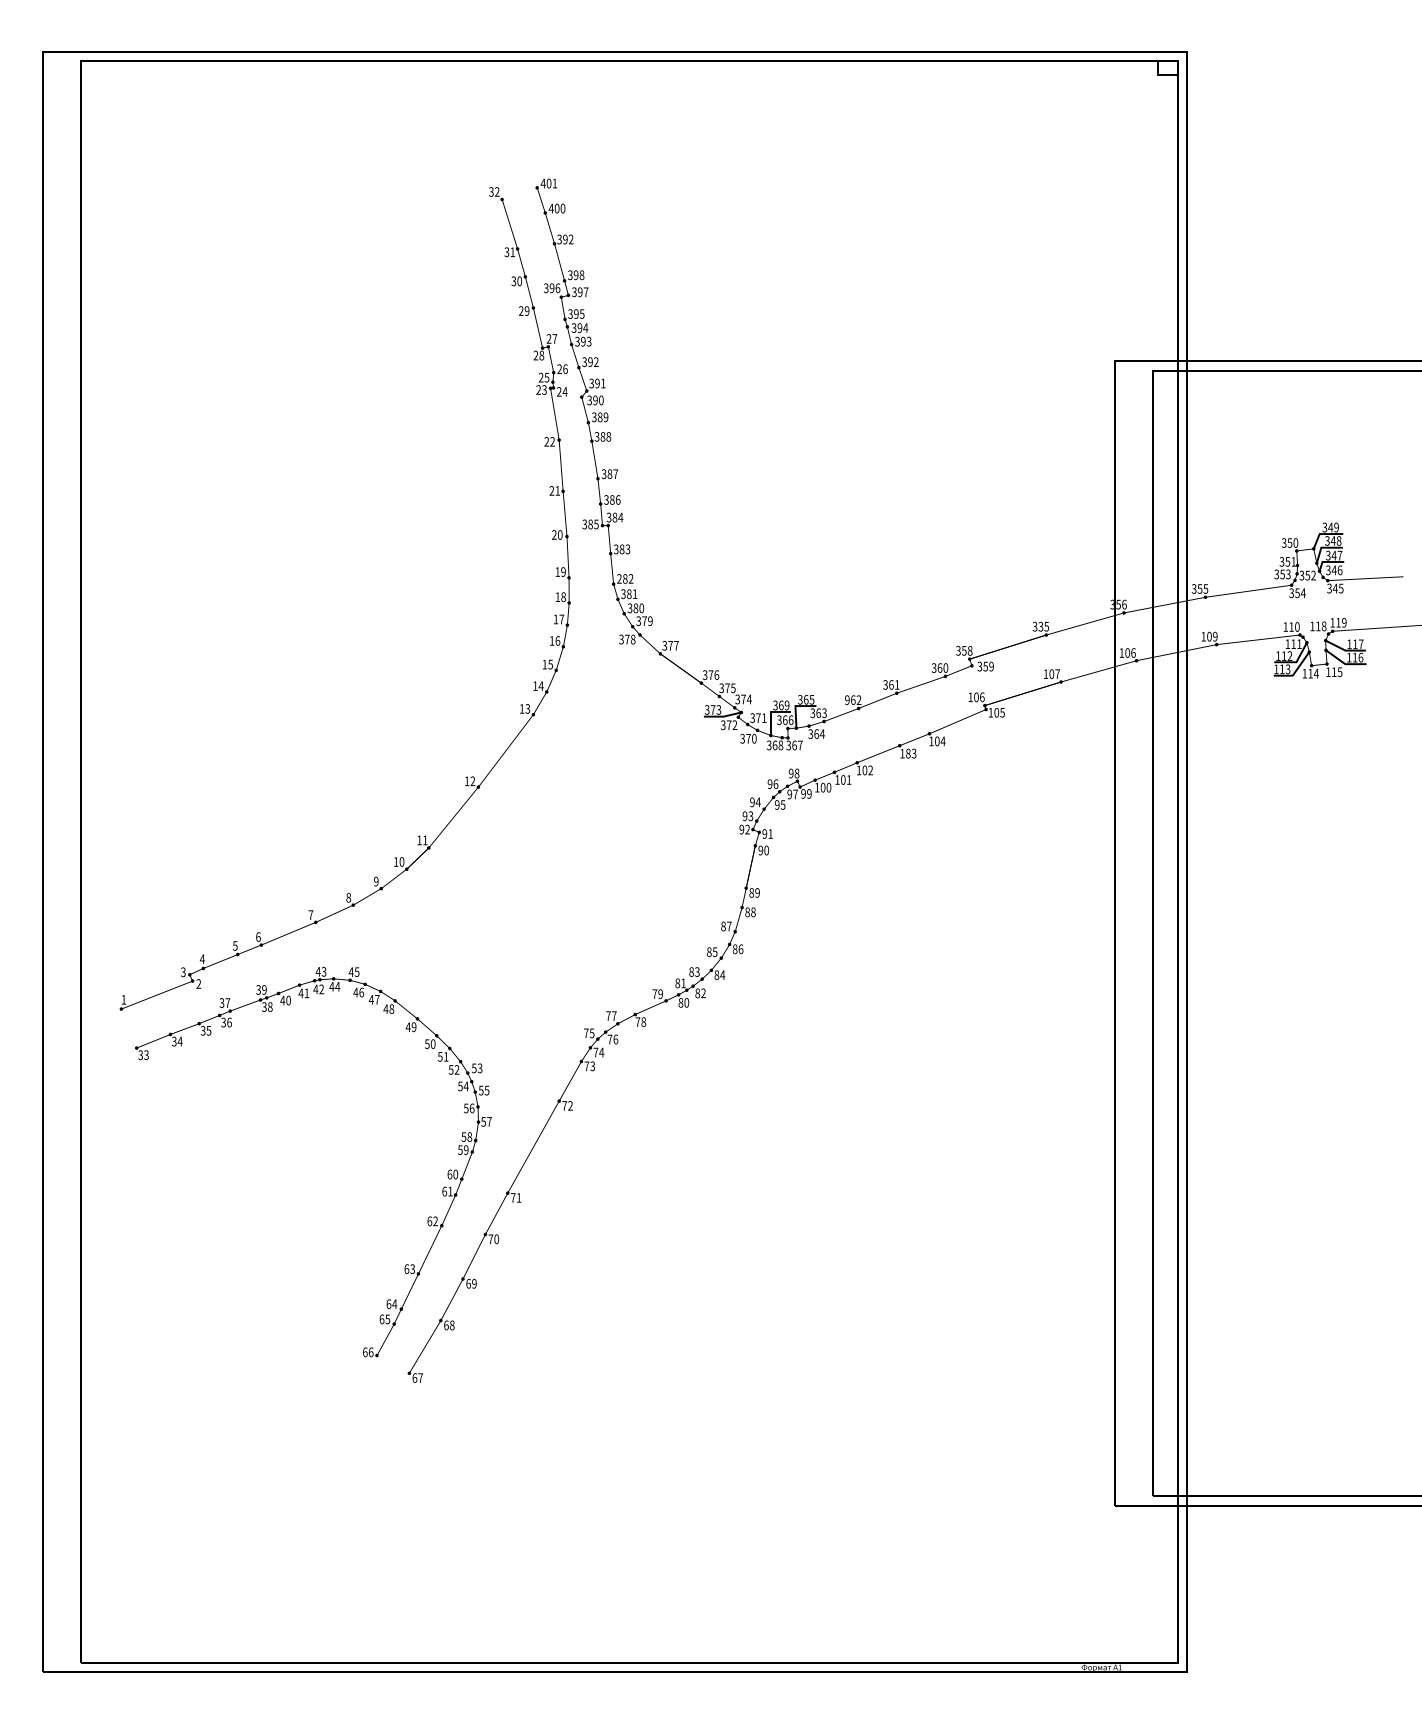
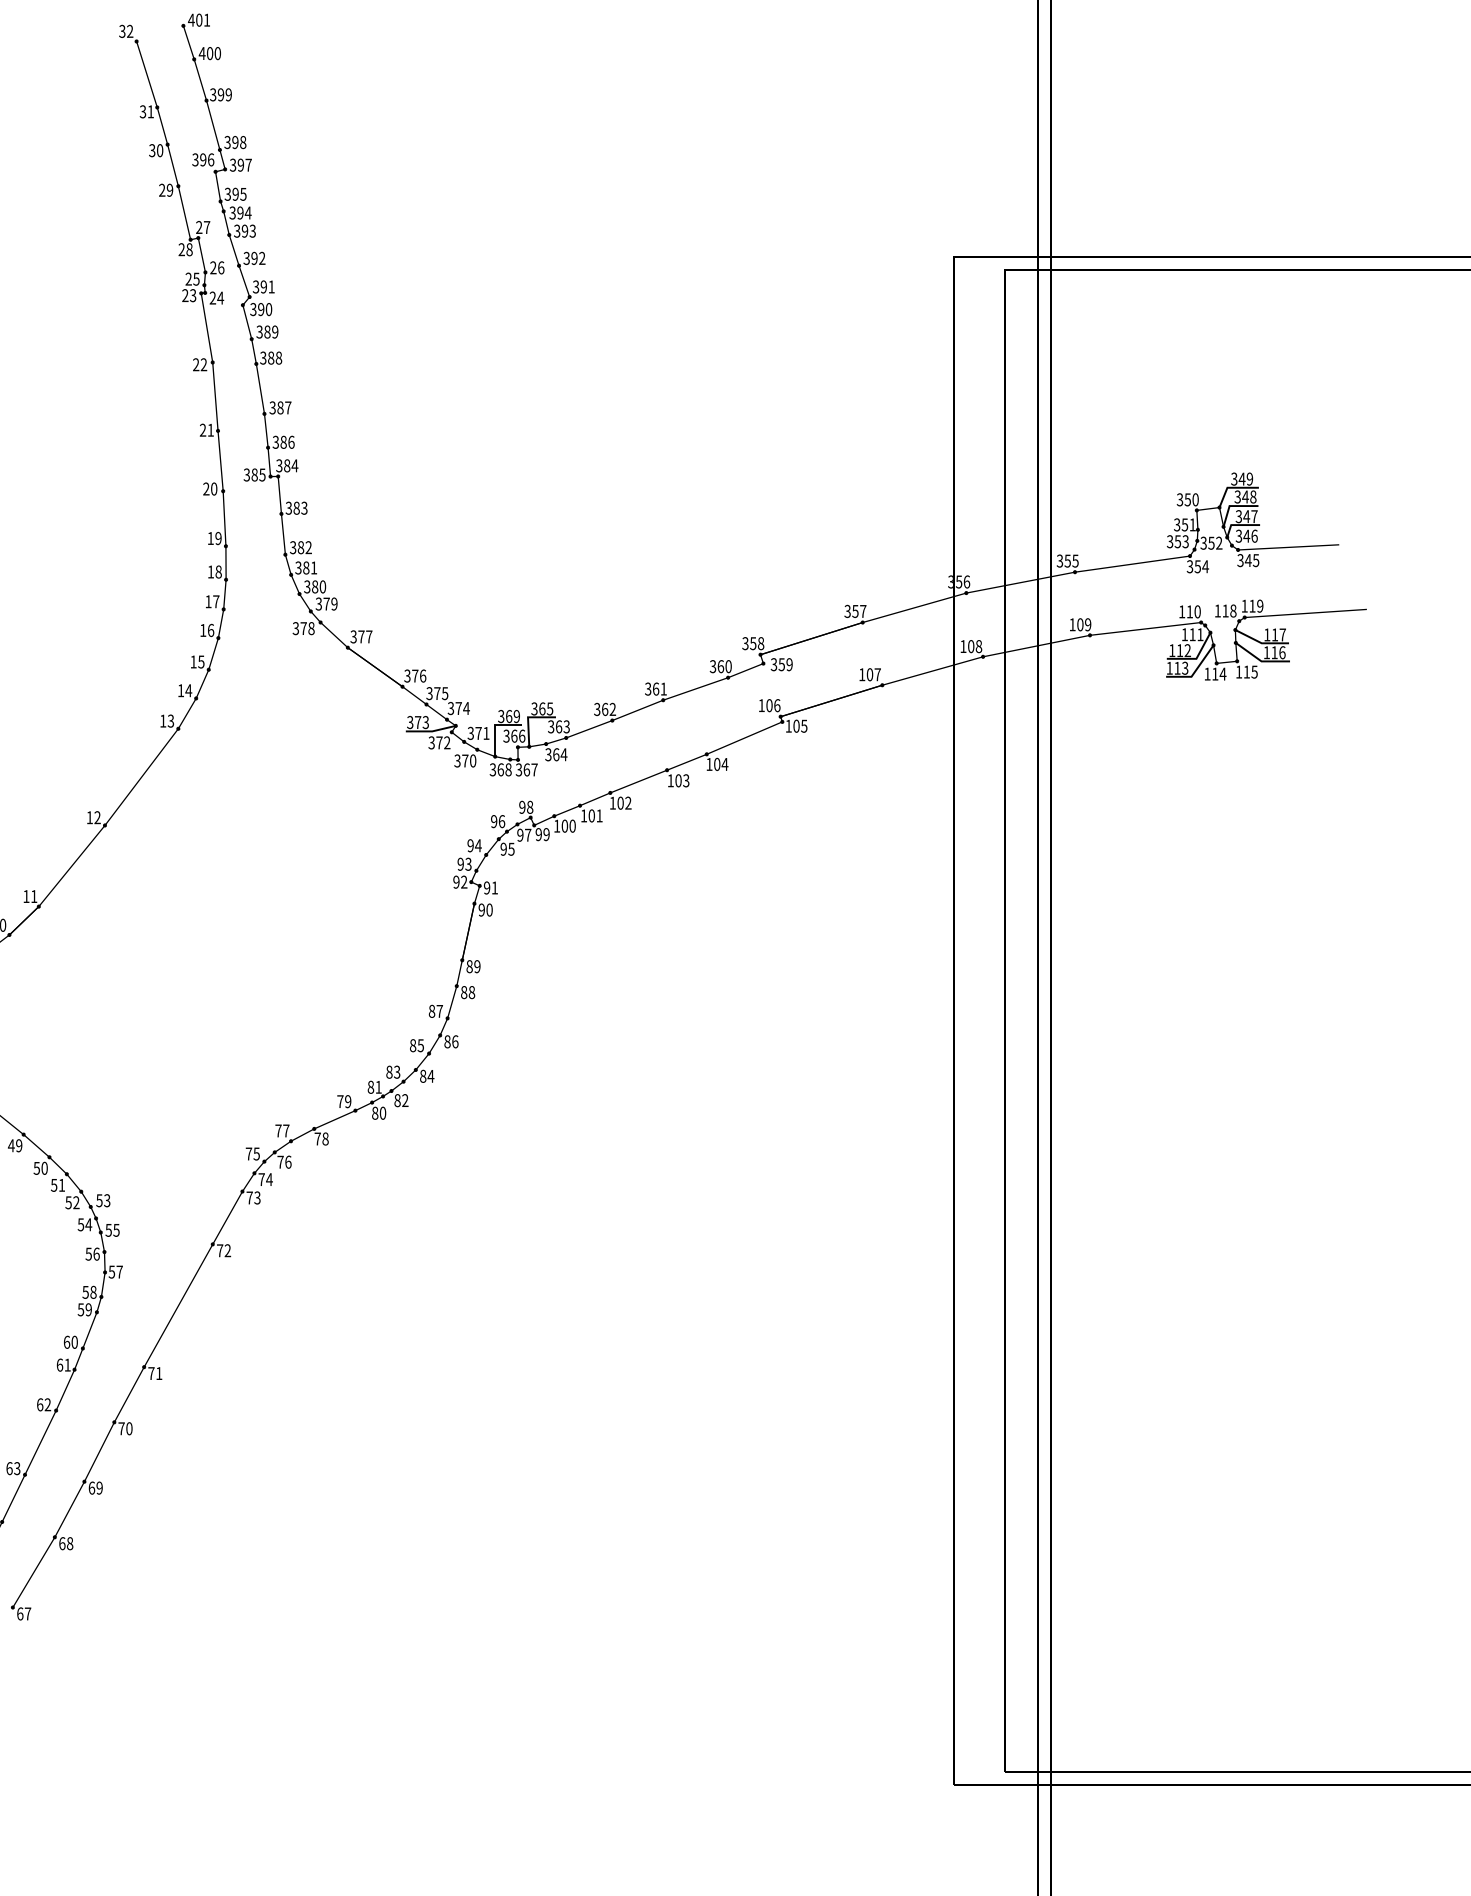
text: (570, 239) -> (227, 94), 392 -> 399
text: (619, 579) -> (293, 548), 282 -> 382
text: (1043, 626) -> (858, 611), 335 -> 357
text: (1133, 652) -> (979, 645), 106 -> 108
text: (847, 700) -> (597, 709), 962 -> 362
text: (908, 754) -> (678, 781), 183 -> 103

